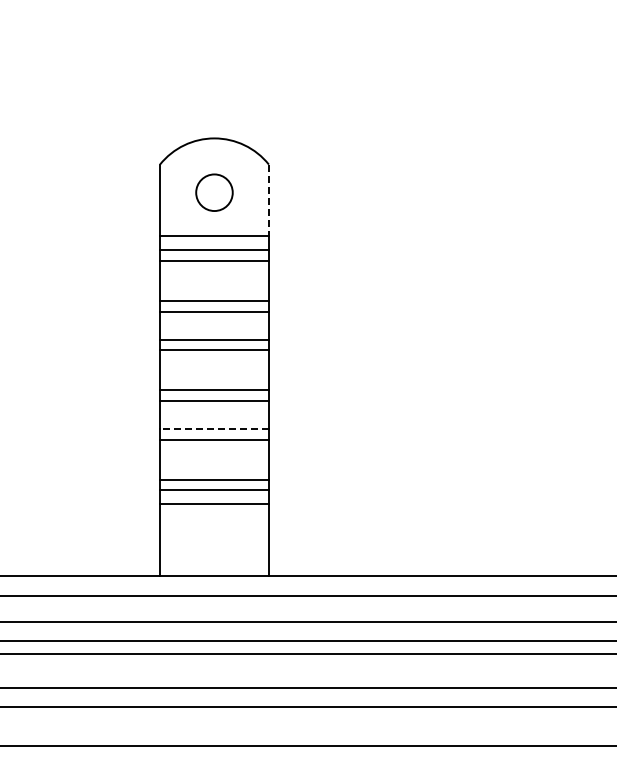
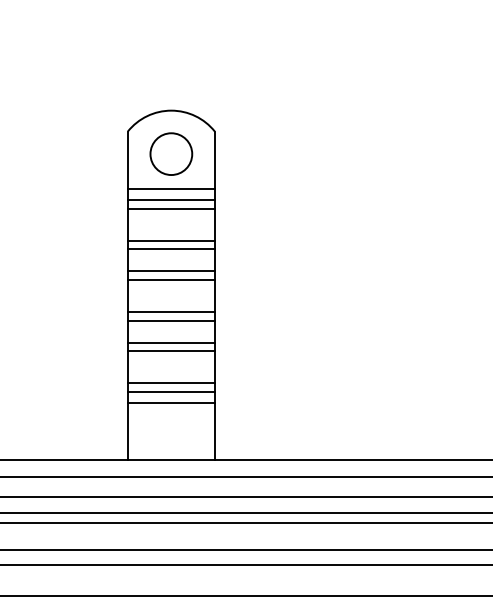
circle: (214, 192) -> (171, 153), size x1.43
line: (268, 200) -> (214, 160), dashed -> solid
line: (213, 428) -> (170, 342), dashed -> solid

